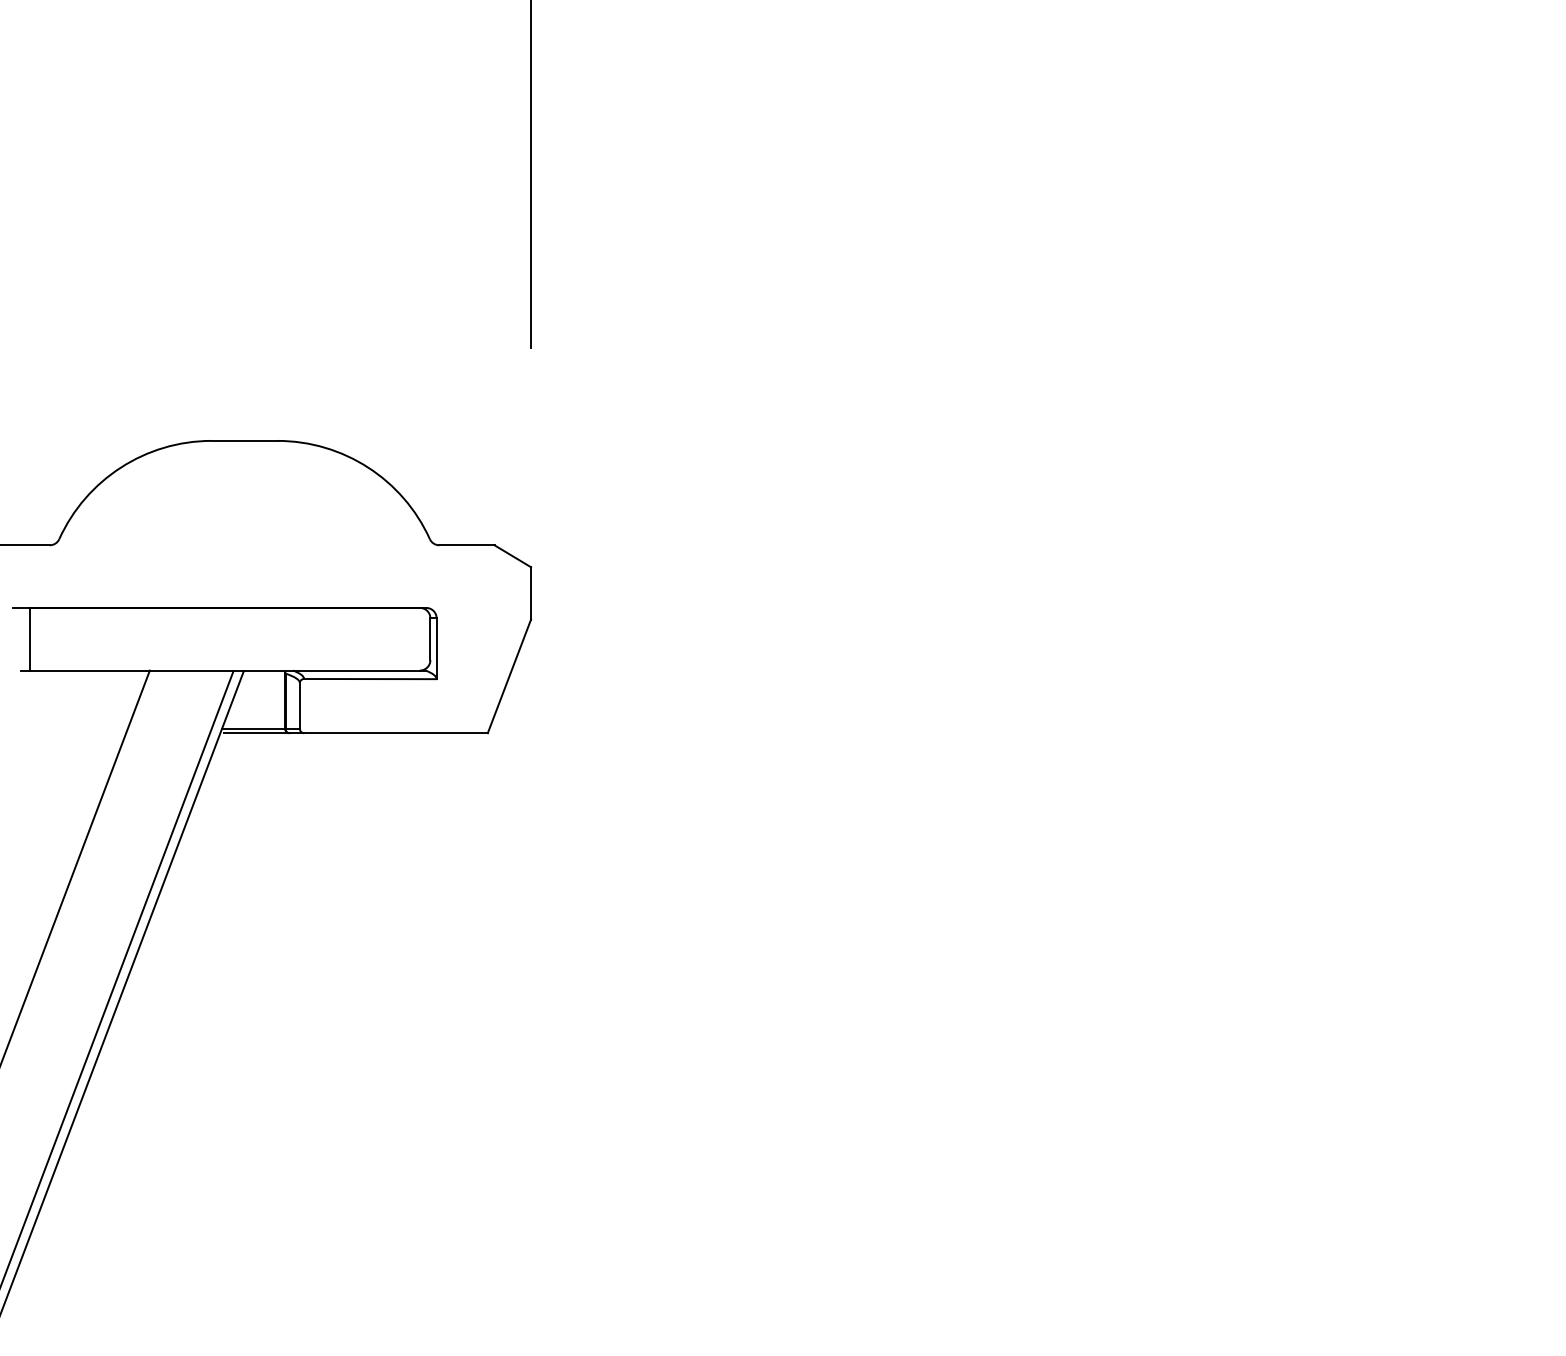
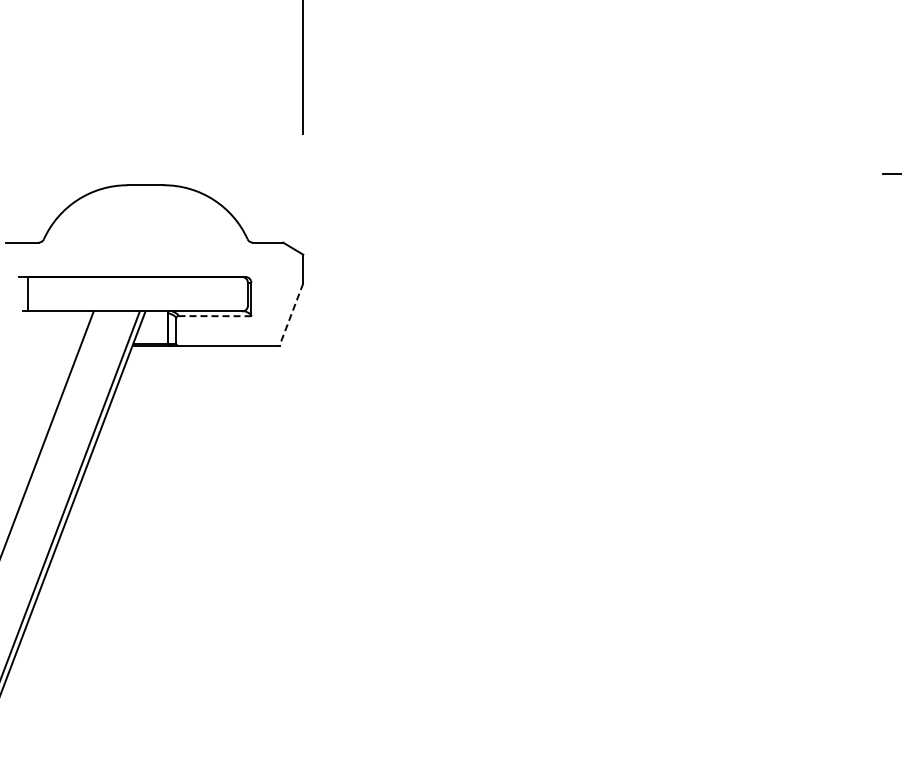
line: (509, 677) -> (291, 315), solid -> dashed
line: (371, 679) -> (215, 316), solid -> dashed

